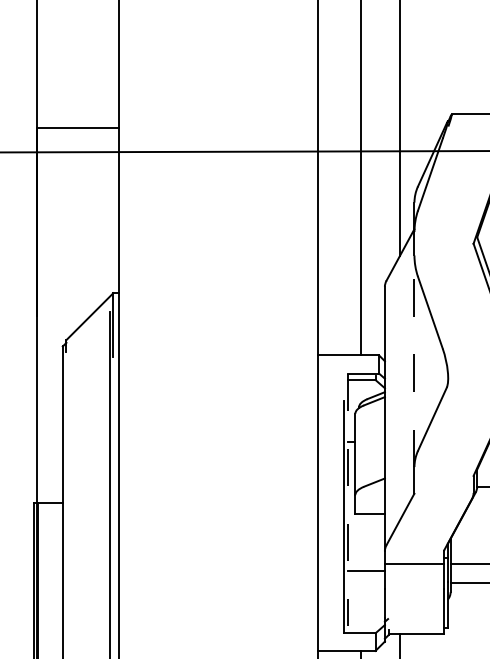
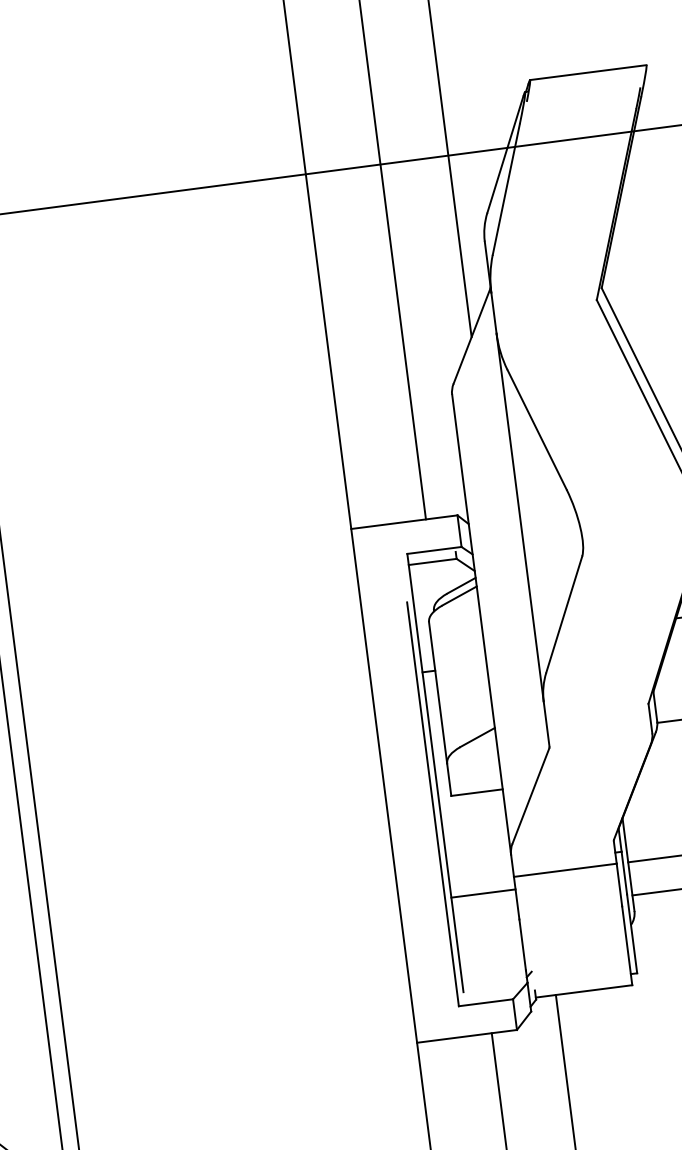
line: (414, 361) -> (520, 517), dashed -> solid
line: (348, 500) -> (436, 774), dashed -> solid

